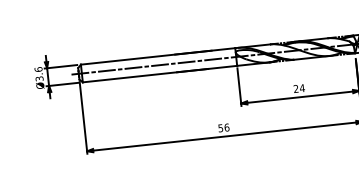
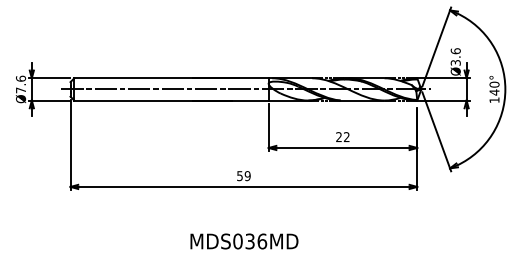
text: (39, 78) -> (21, 90), Ø3.6 -> Ø7.6
text: (302, 88) -> (346, 137), 24 -> 22
text: (226, 127) -> (247, 176), 56 -> 59

